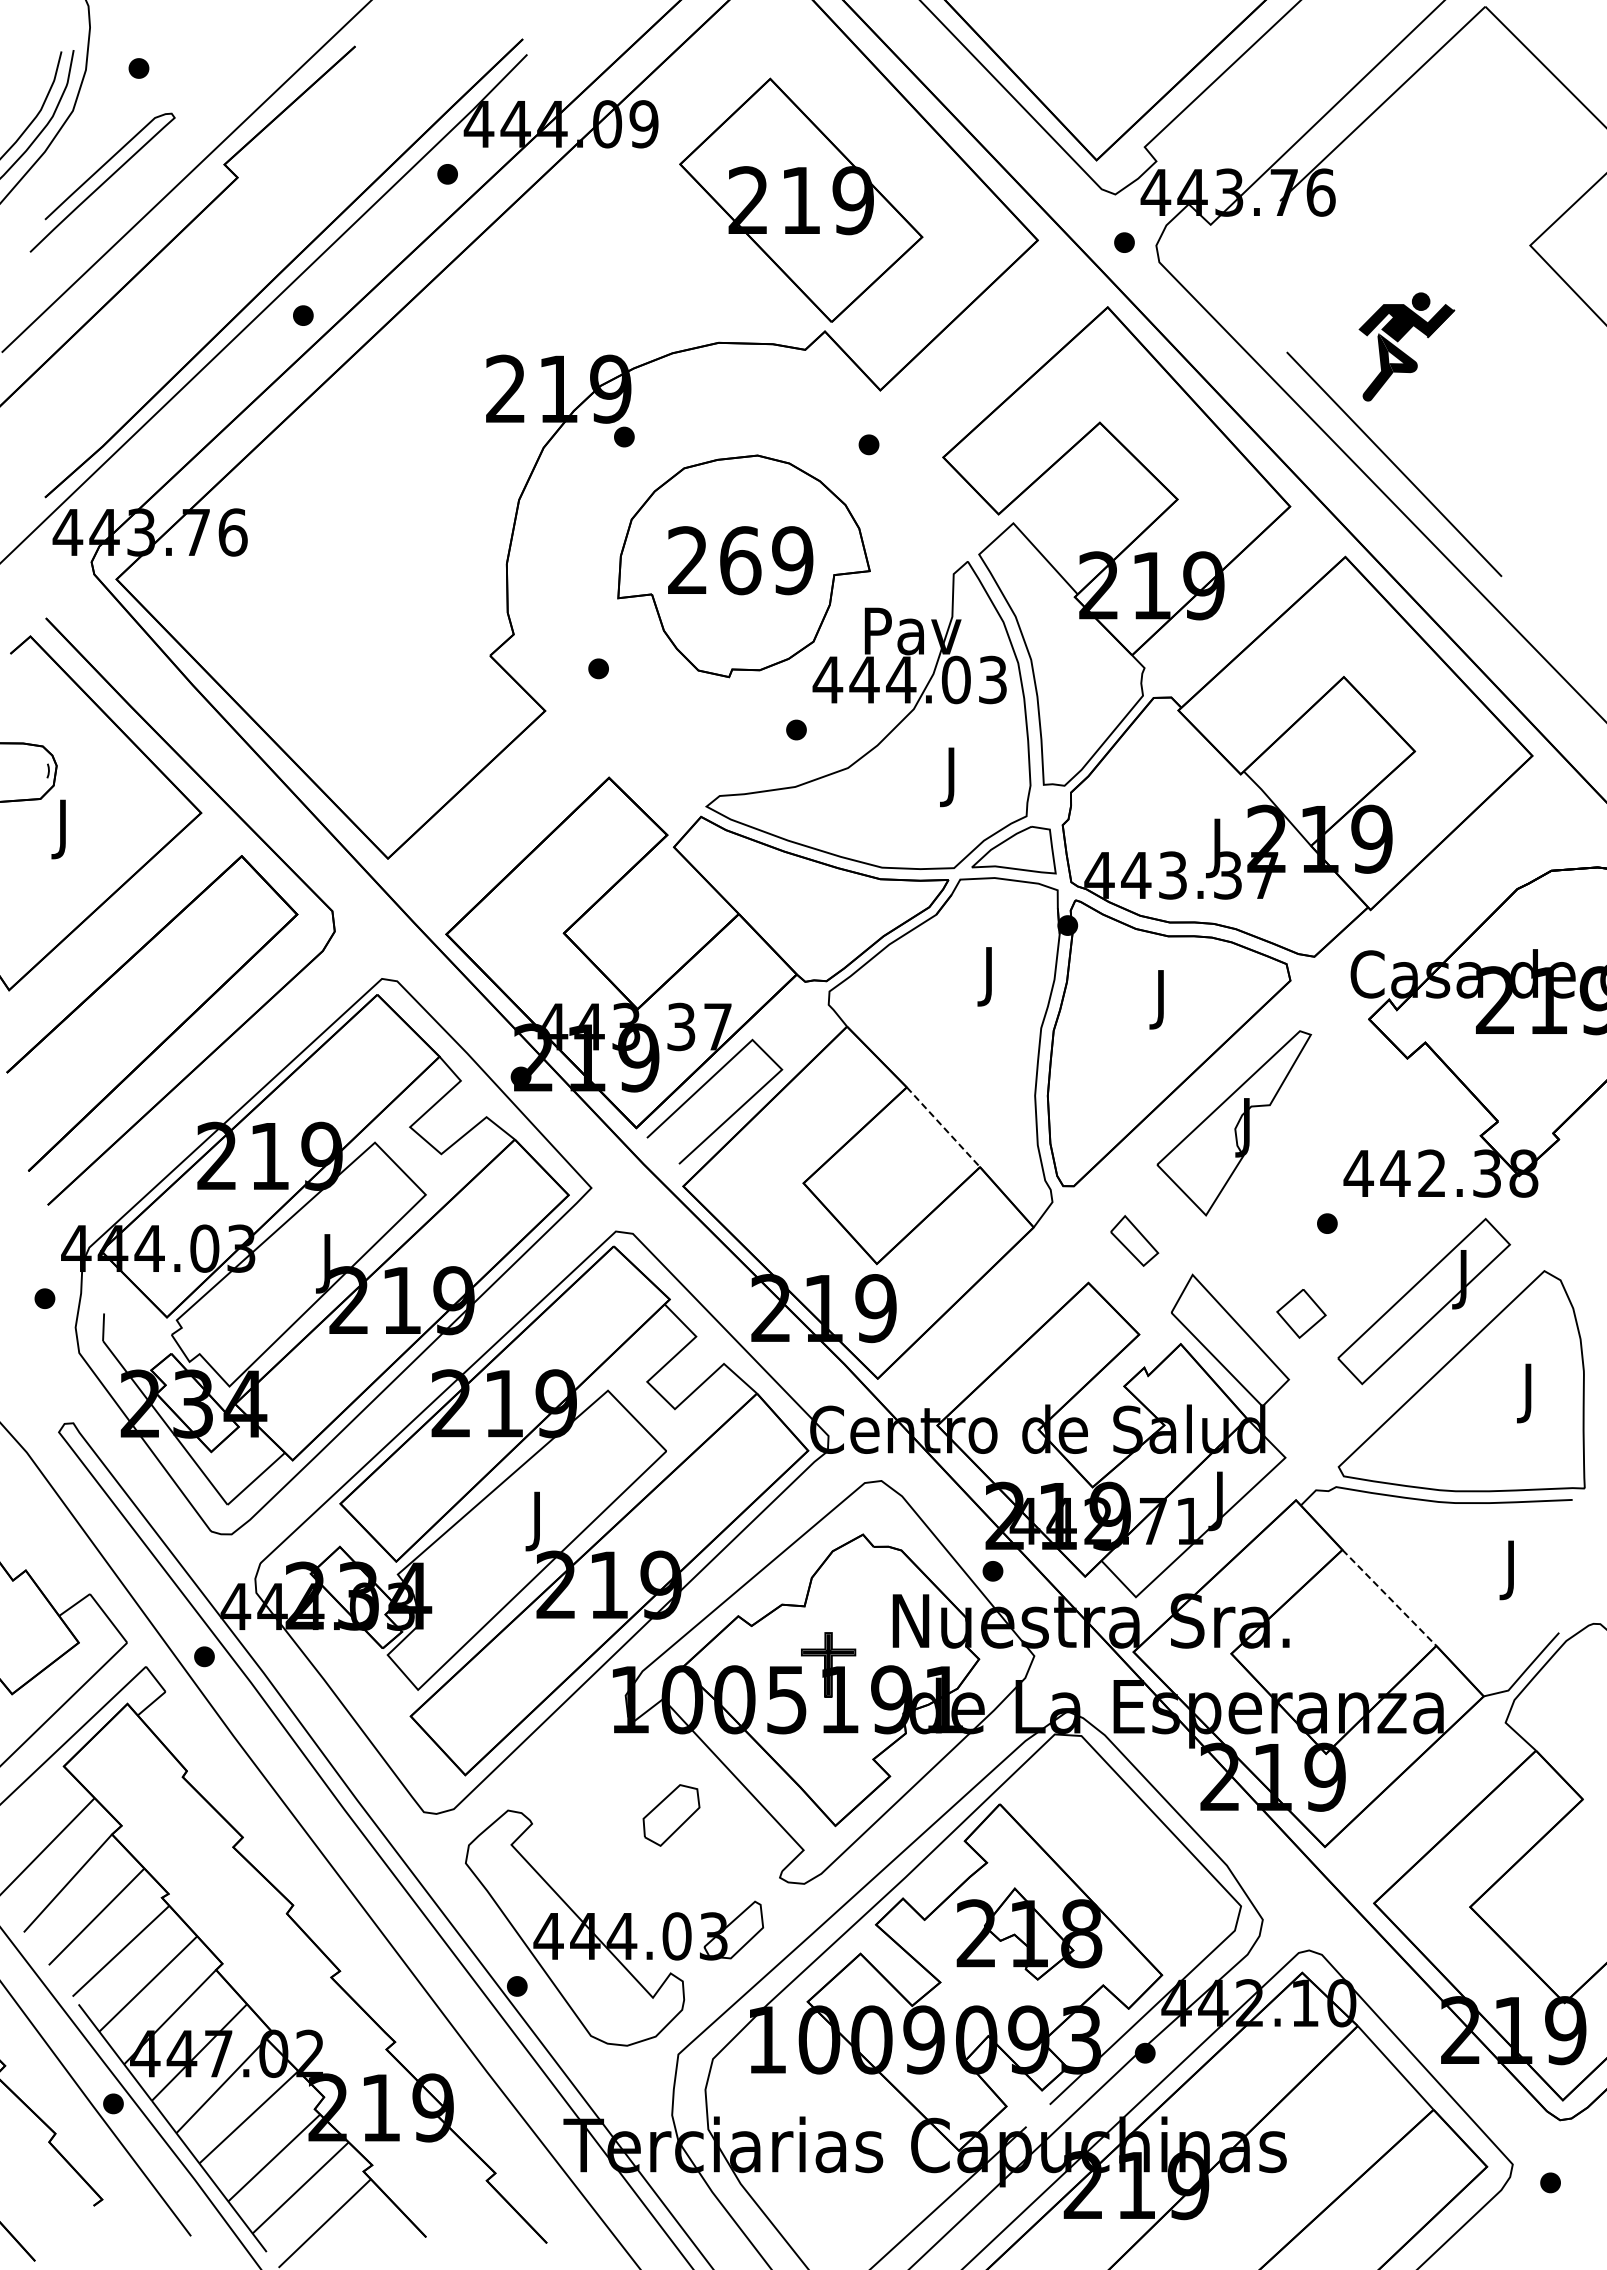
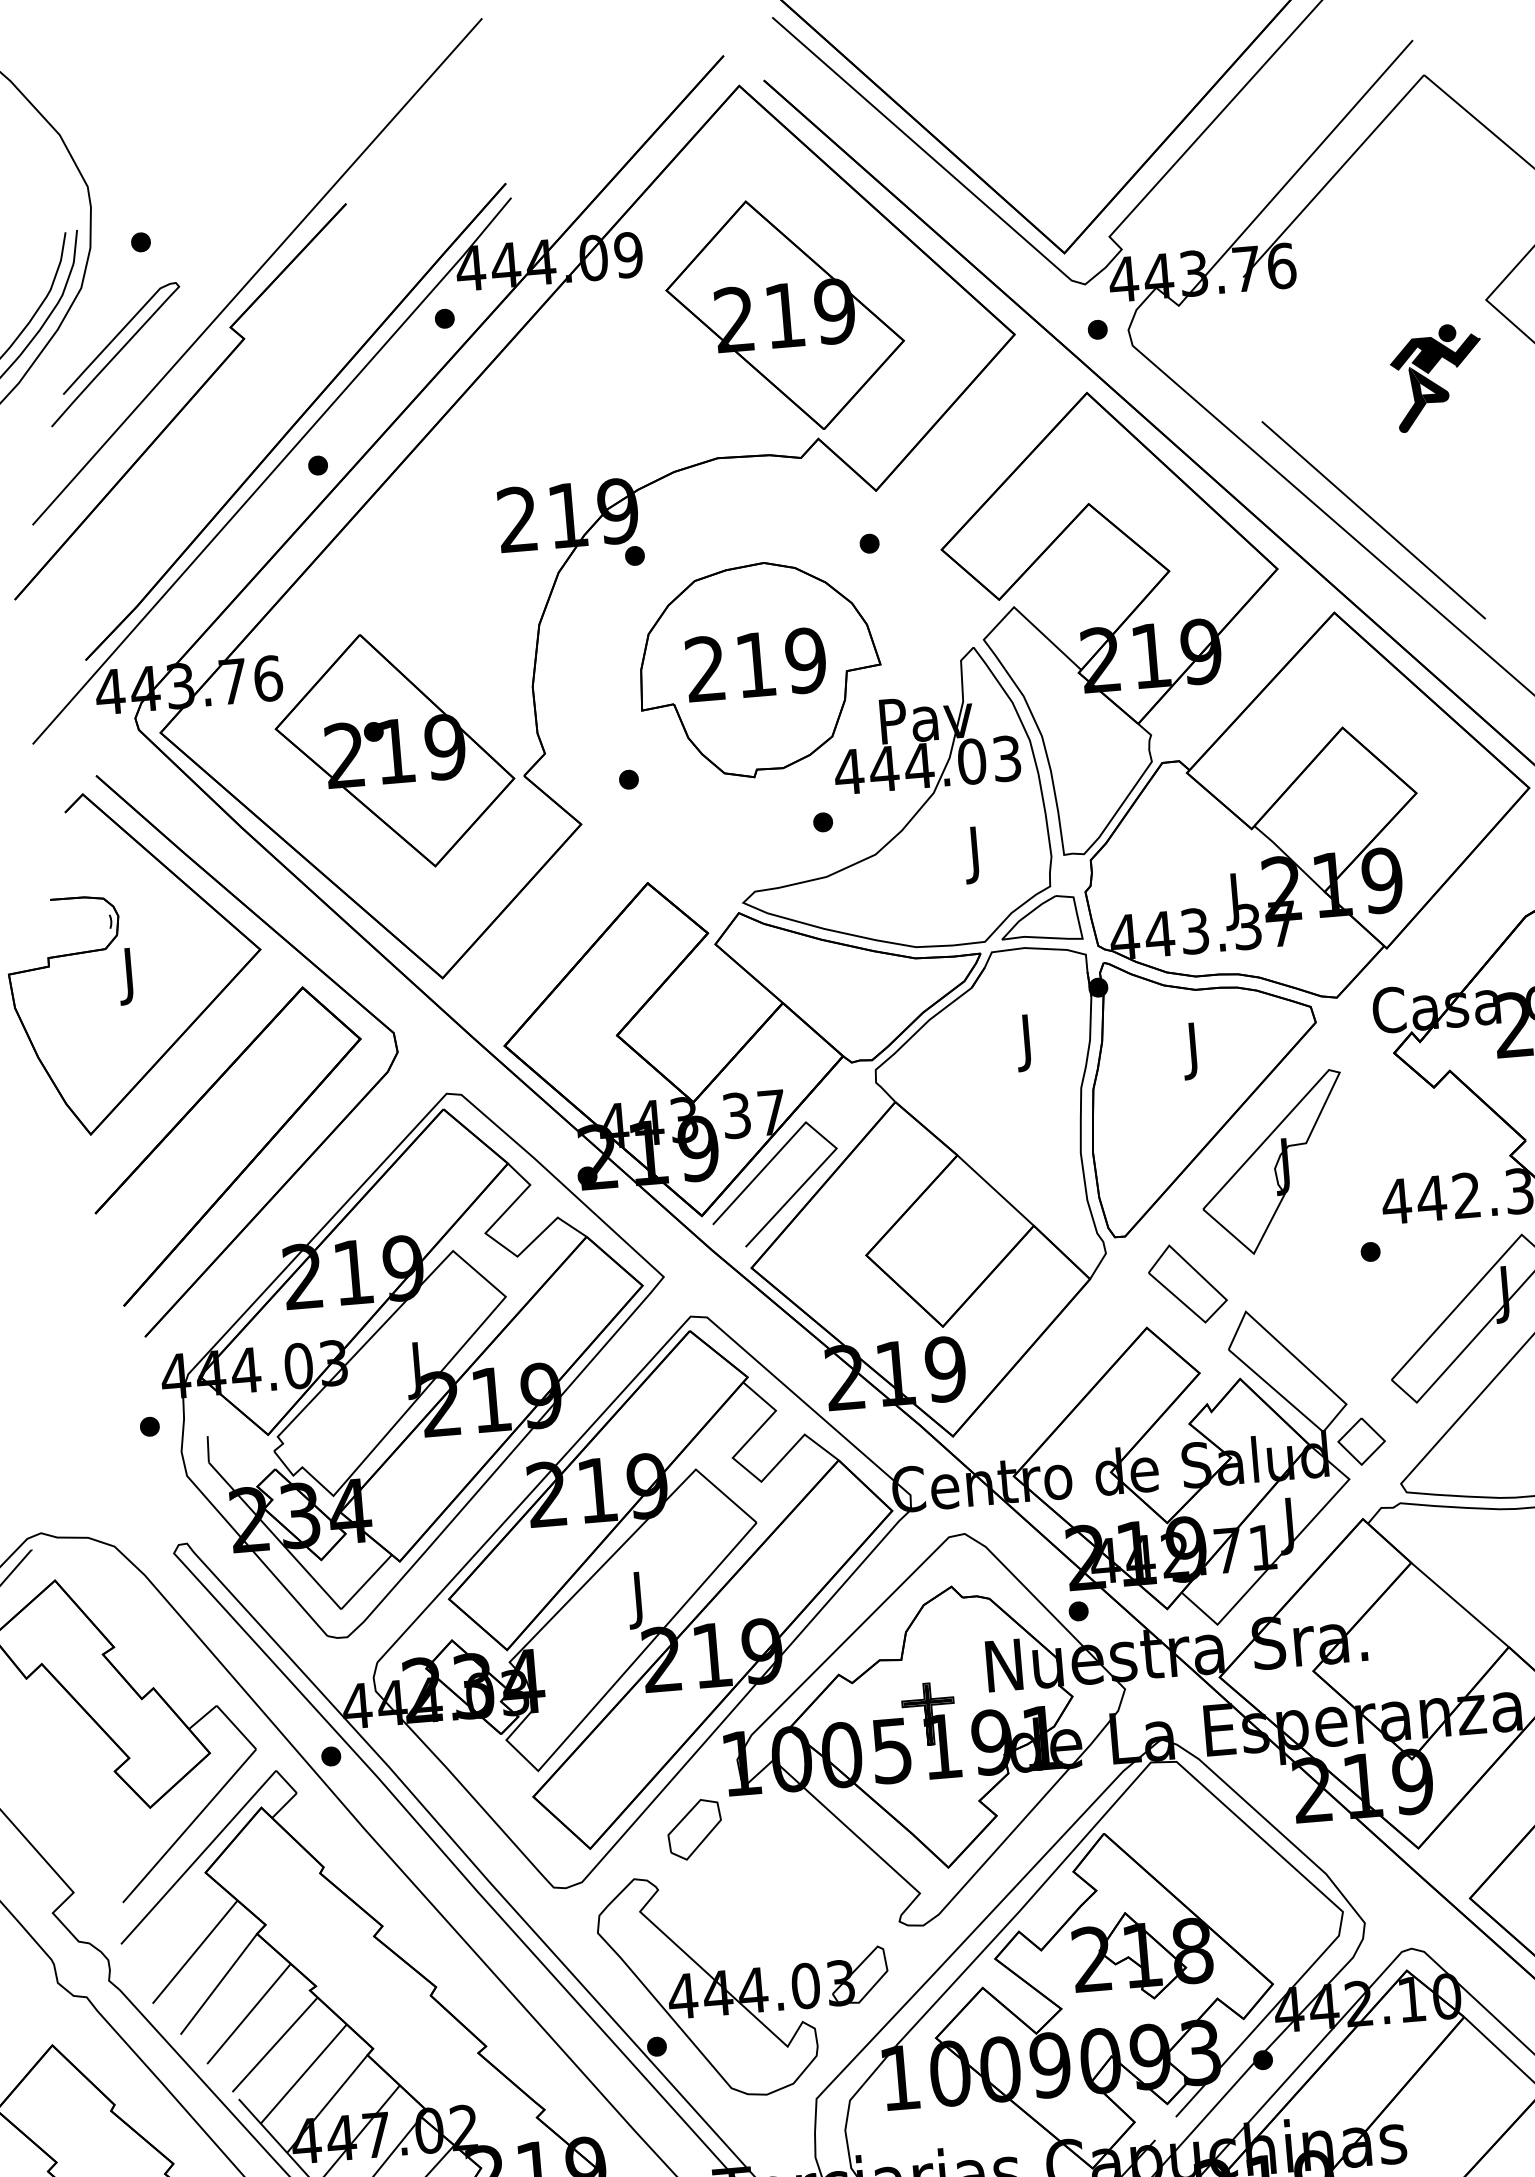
part: (1404, 352) -> (1435, 383), moved
text: (740, 560) -> (755, 664), 269 -> 219
part: (357, 618) -> (394, 750), added
line: (943, 1127) -> (995, 1190), dashed -> solid
part: (1134, 1240) -> (1187, 1283), size x1.67
part: (1301, 1313) -> (1361, 1441), moved
line: (1389, 1598) -> (1460, 1605), dashed -> solid
part: (671, 1815) -> (694, 1829), moved

